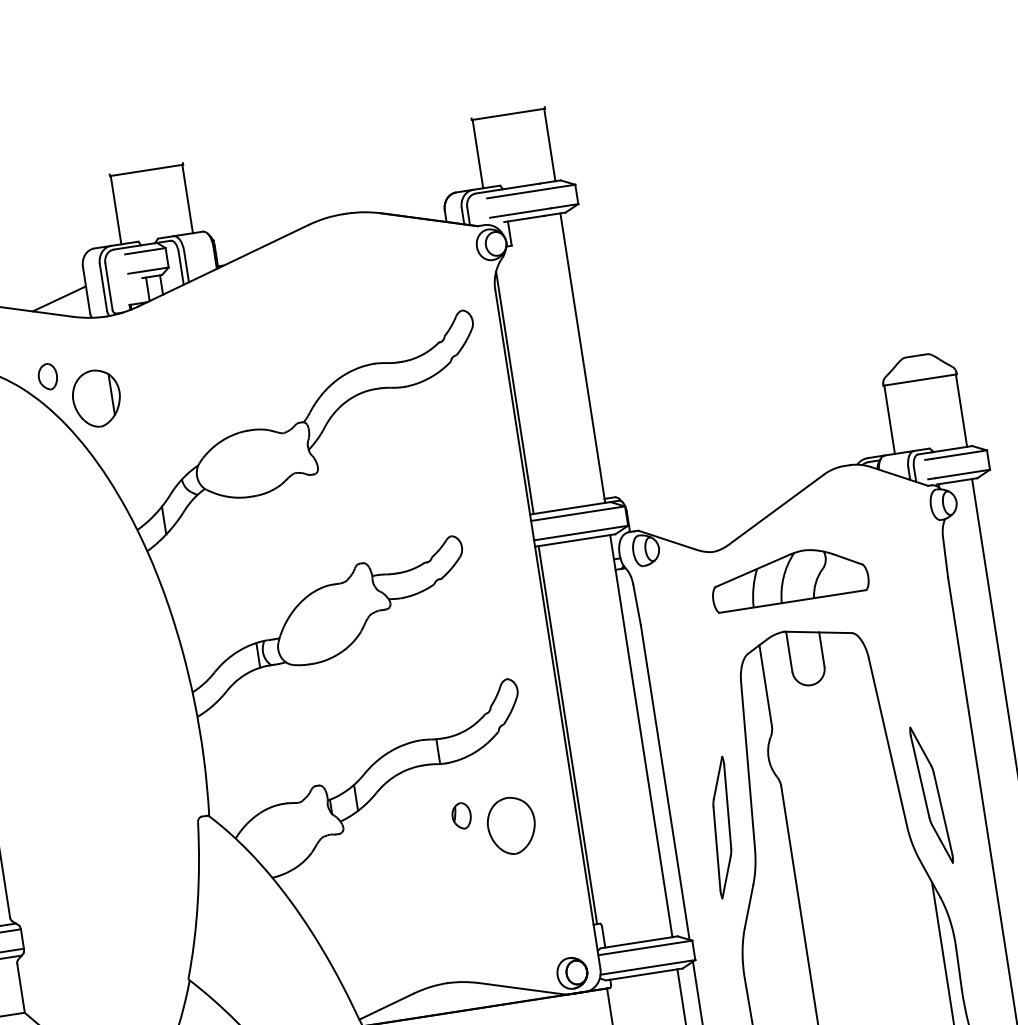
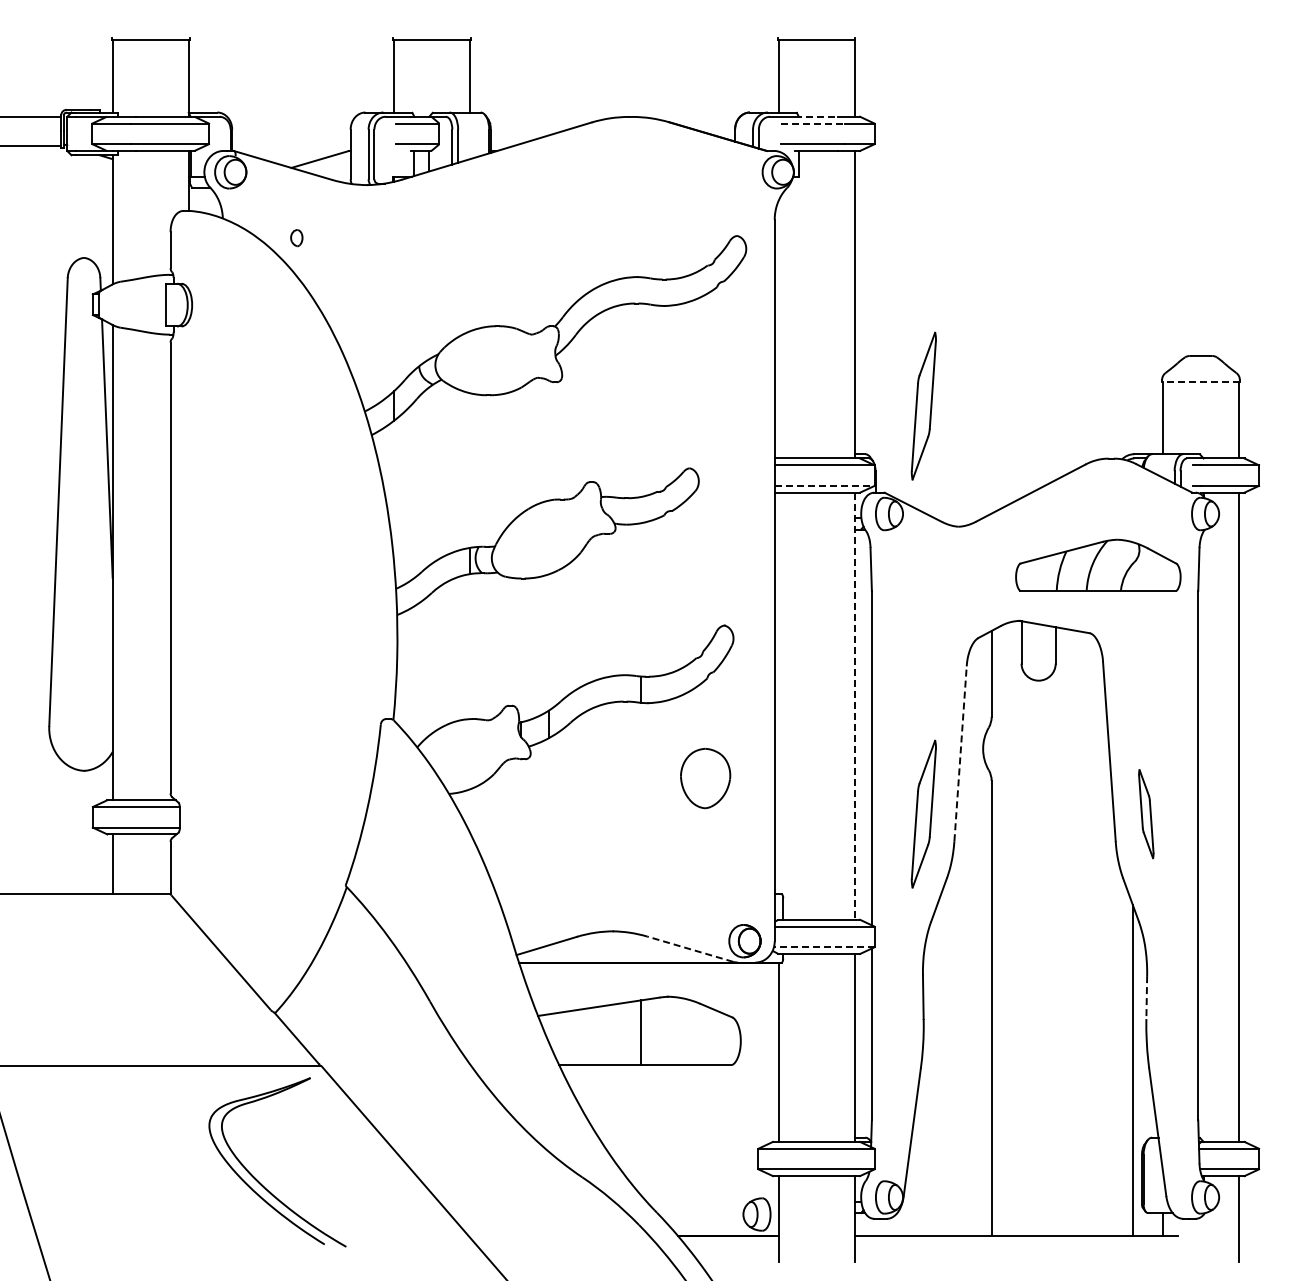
line: (519, 186) -> (816, 116), solid -> dashed
line: (517, 193) -> (813, 123), solid -> dashed
part: (47, 376) -> (296, 237), size x0.6
line: (919, 380) -> (1200, 381), solid -> dashed
line: (514, 392) -> (778, 329), removed
part: (96, 398) -> (343, 268), removed
part: (662, 442) -> (923, 405), added
line: (580, 532) -> (824, 485), solid -> dashed
part: (789, 576) -> (1098, 564), moved
line: (567, 735) -> (778, 693), removed
line: (641, 736) -> (854, 706), solid -> dashed
line: (747, 765) -> (960, 753), solid -> dashed
part: (931, 794) -> (1146, 813), size x0.6
part: (460, 815) -> (654, 759), removed
line: (647, 967) -> (823, 947), solid -> dashed
line: (958, 968) -> (1146, 998), solid -> dashed
line: (522, 989) -> (690, 949), solid -> dashed

